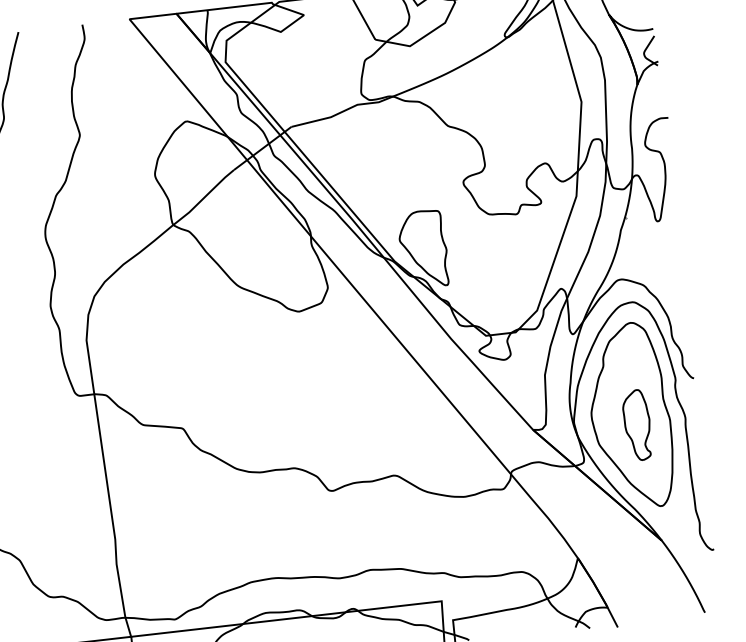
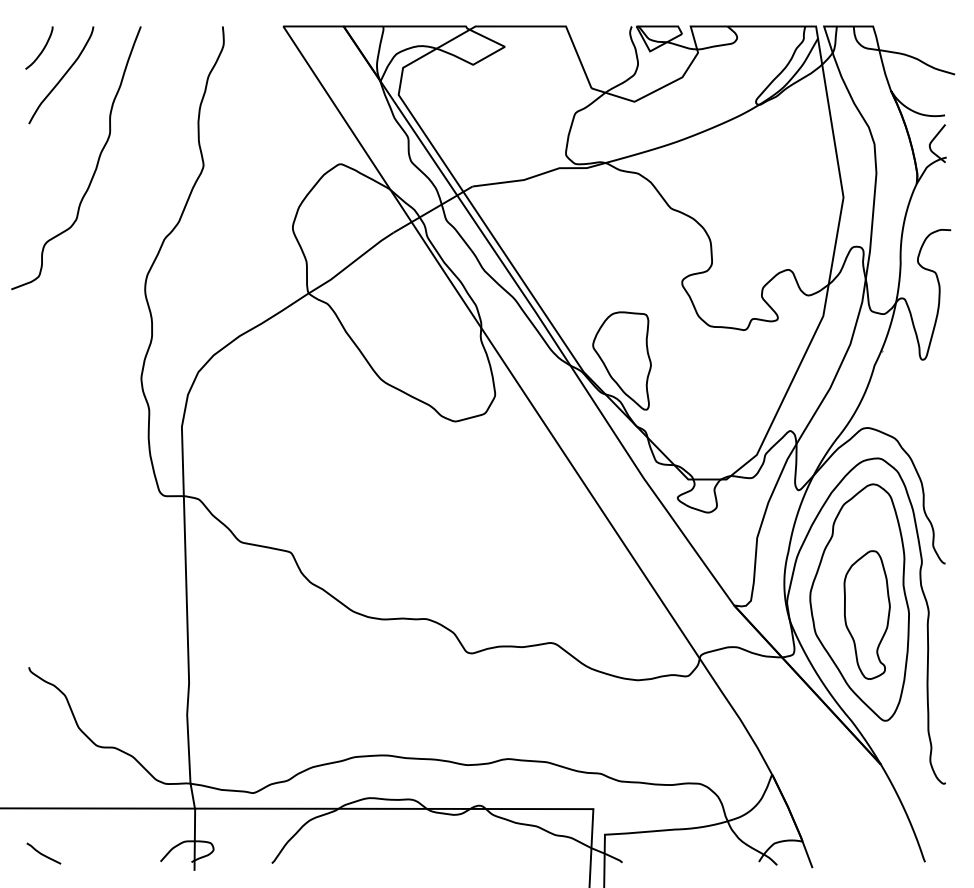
part: (637, 424) -> (866, 614), size x1.43

